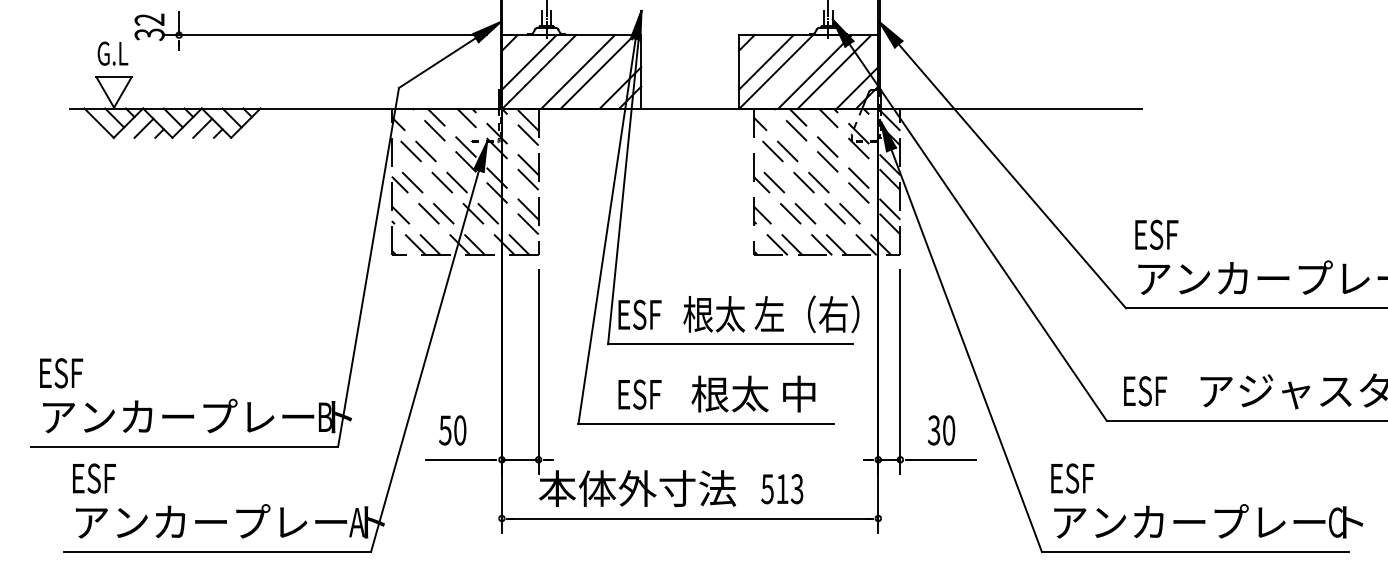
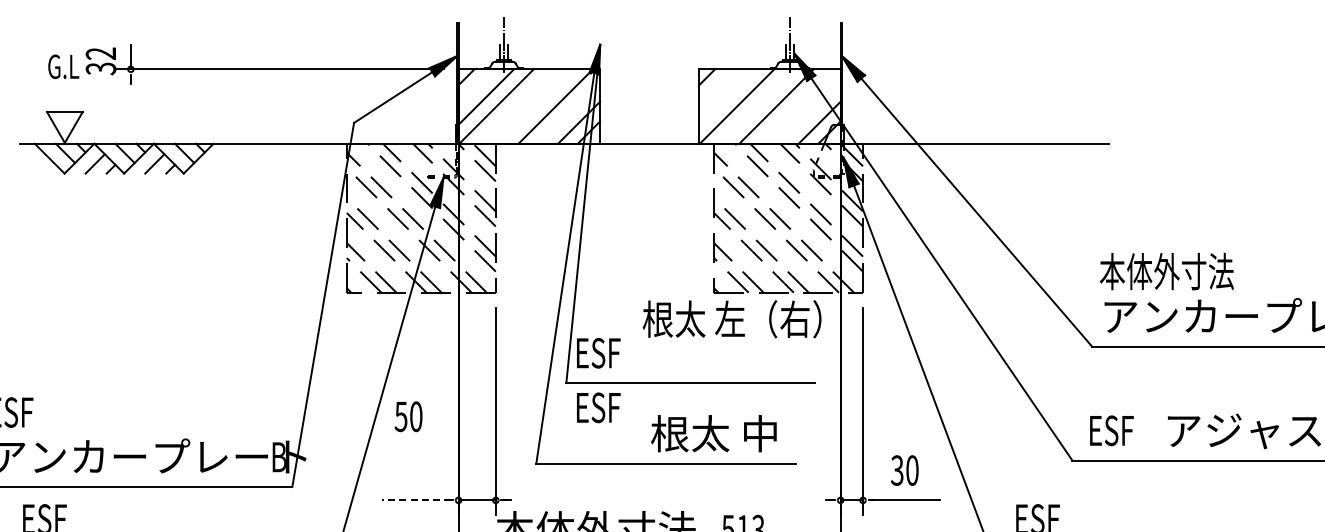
text: (112, 53) -> (63, 66), moved
line: (765, 62) -> (726, 97), removed
line: (577, 71) -> (535, 106), removed
line: (834, 71) -> (796, 106), removed
text: (1199, 234) -> (1166, 271), ESF -> 本体外寸法
text: (771, 314) -> (732, 319), moved
text: (639, 394) -> (598, 407), moved
text: (452, 430) -> (408, 416), moved
line: (459, 459) -> (415, 500), solid -> dashed

